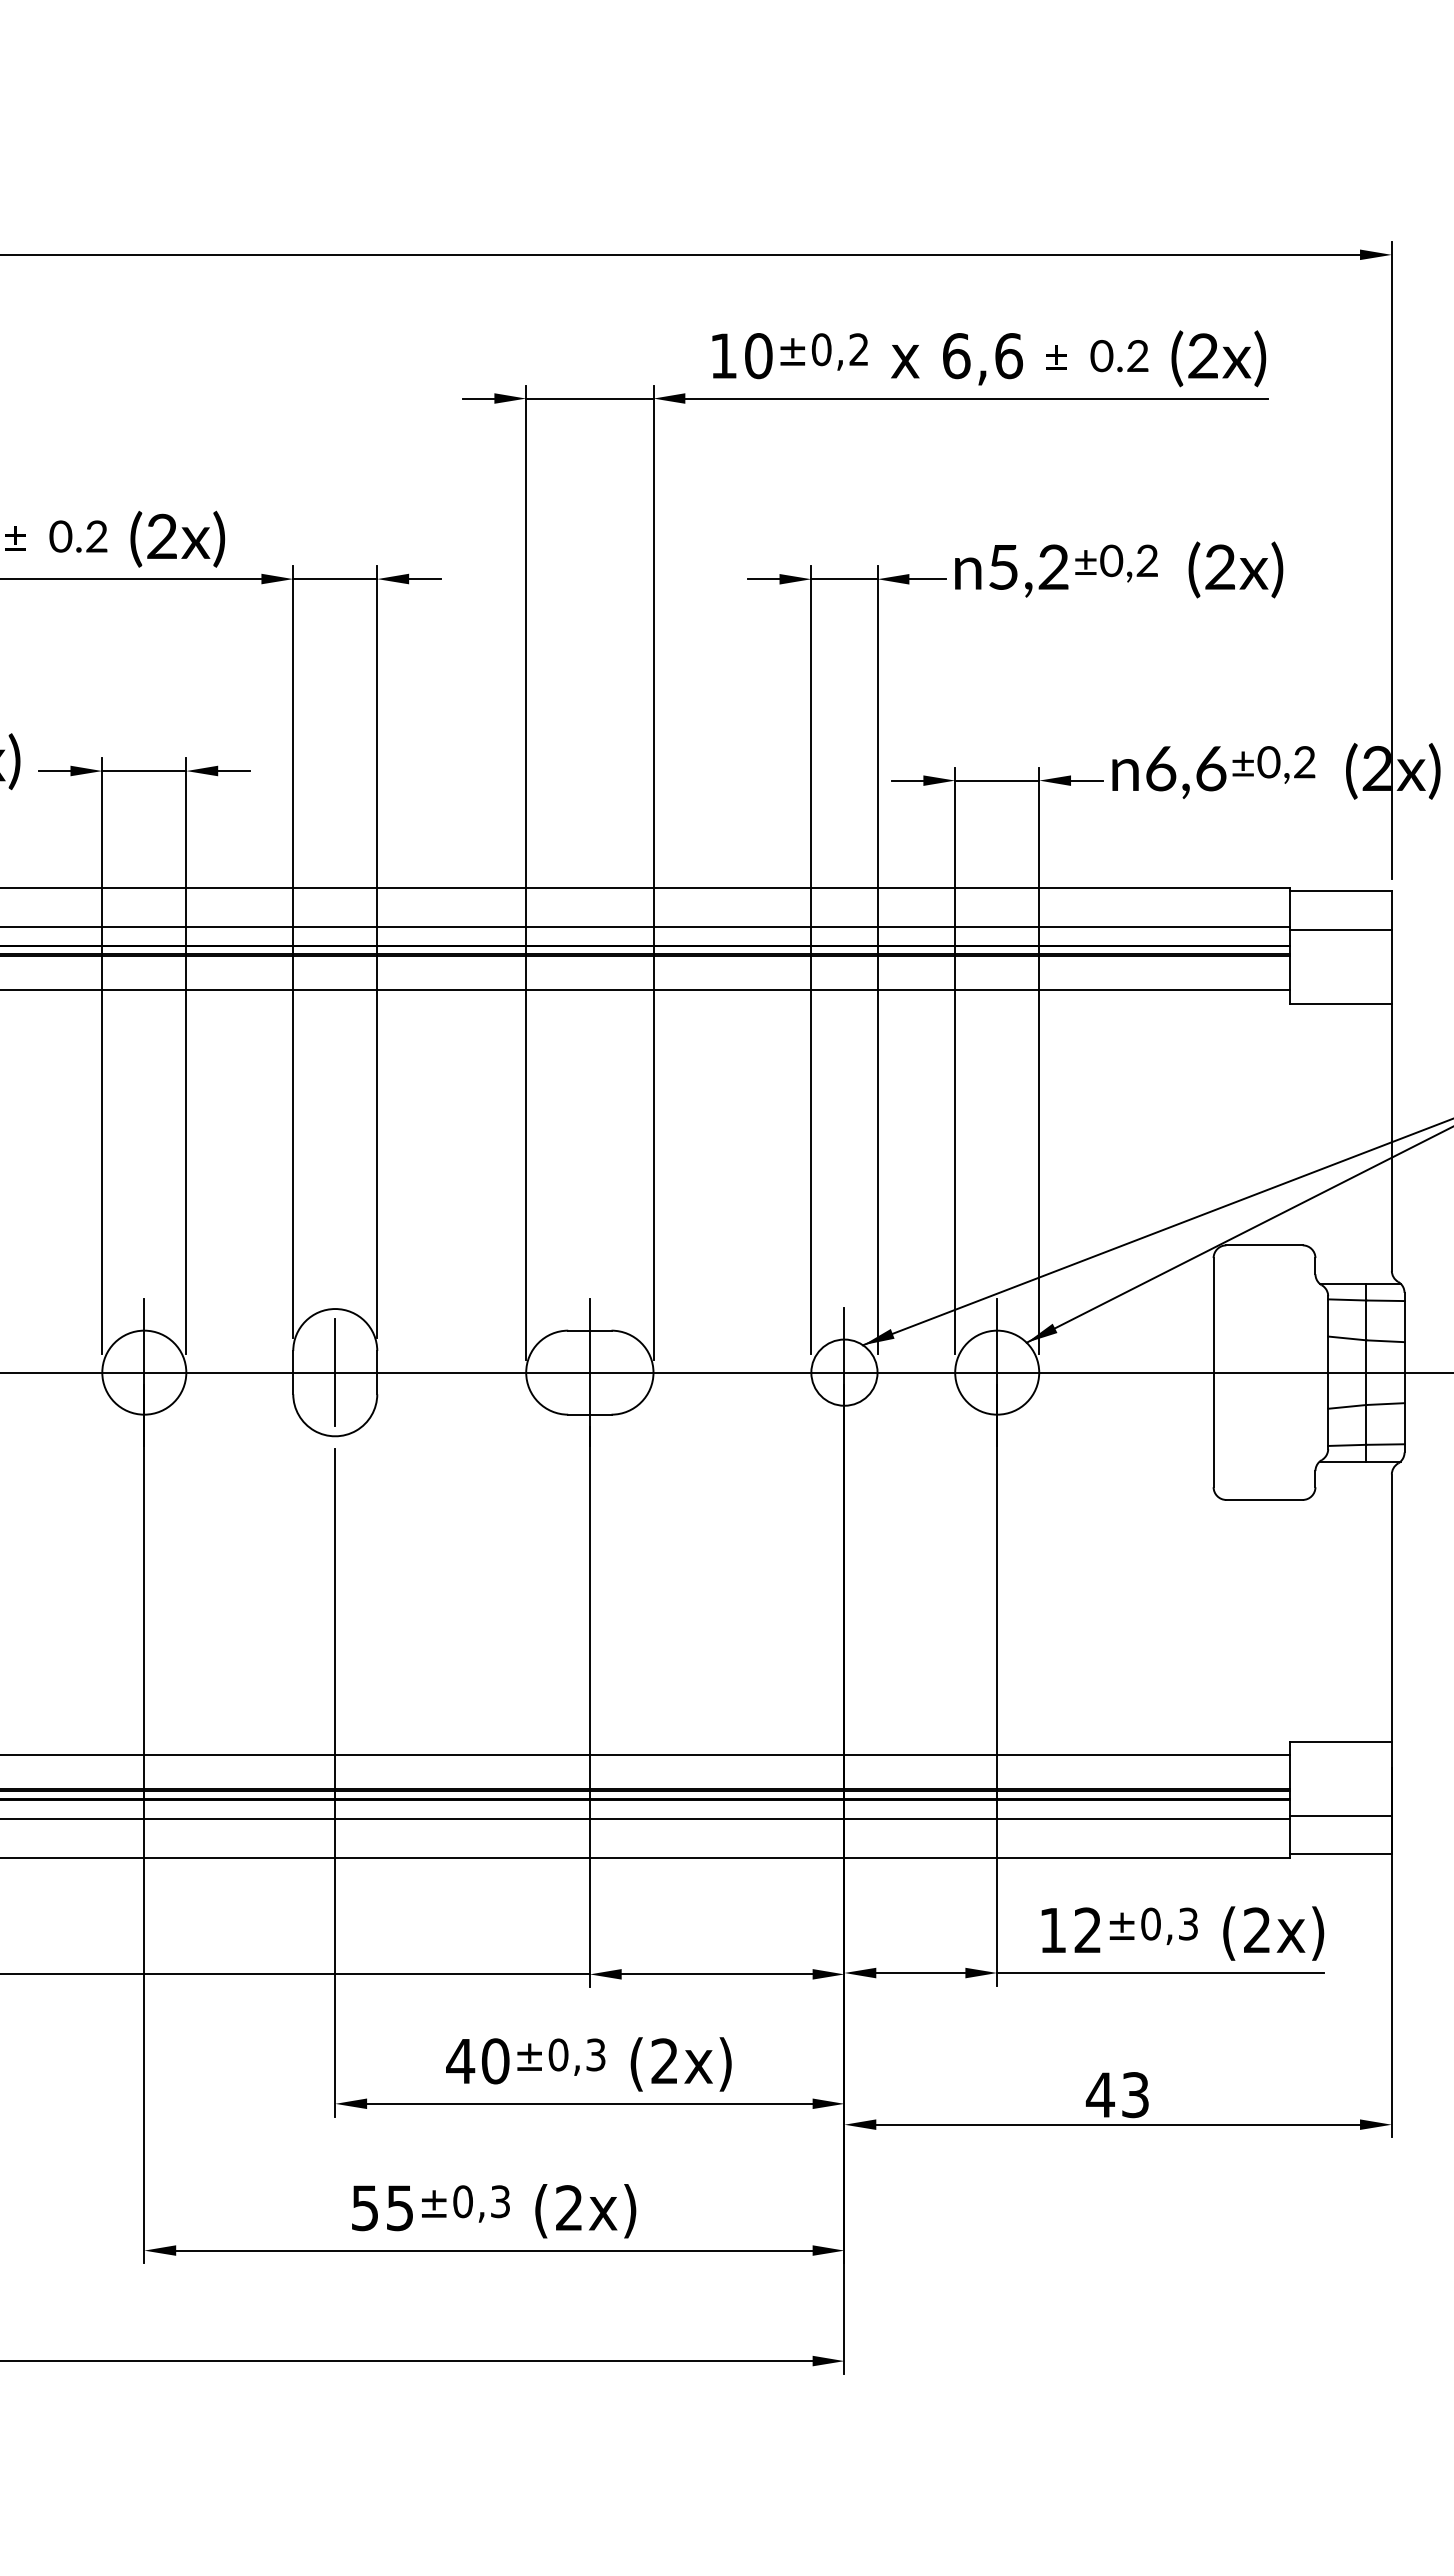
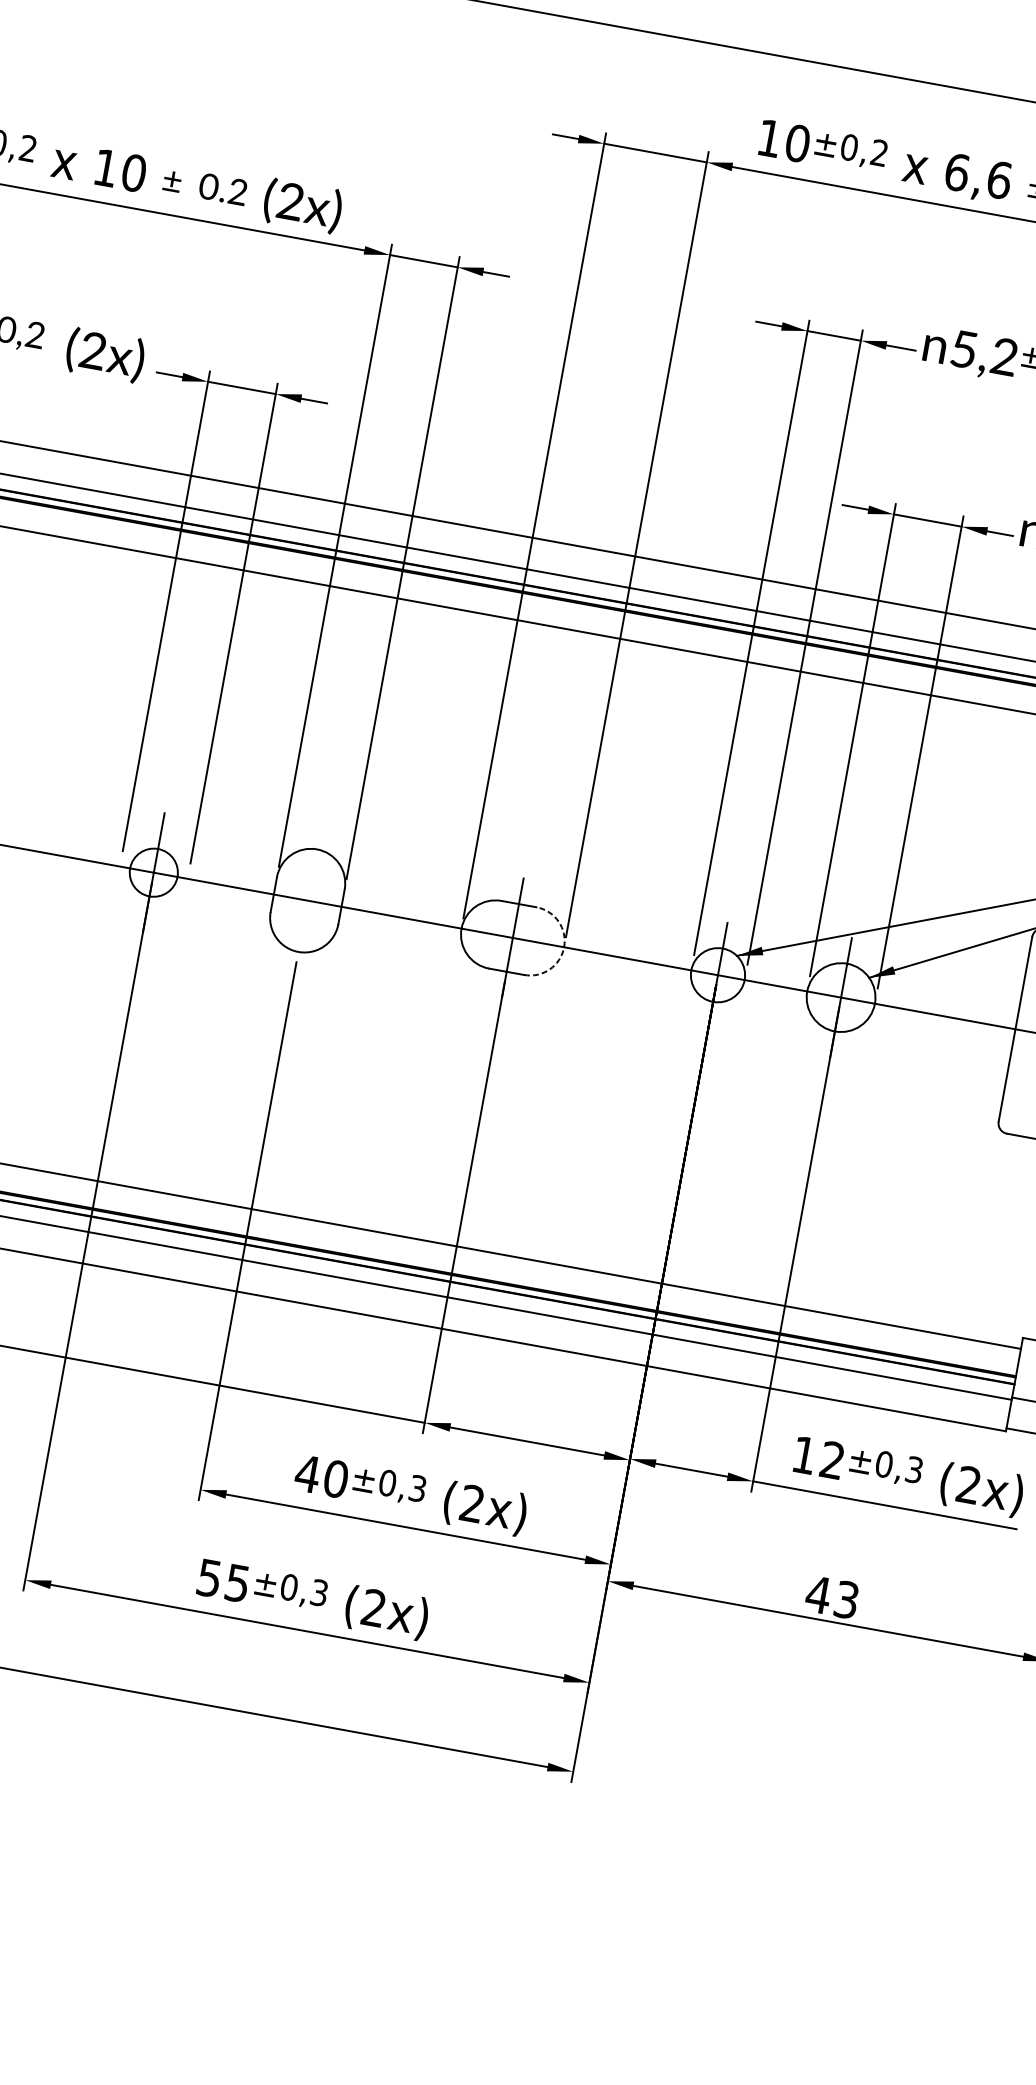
circle: (144, 1372) -> (154, 872), size x0.7
line: (335, 1372) -> (307, 900), removed
arc: (653, 1372) -> (564, 947), solid -> dashed

